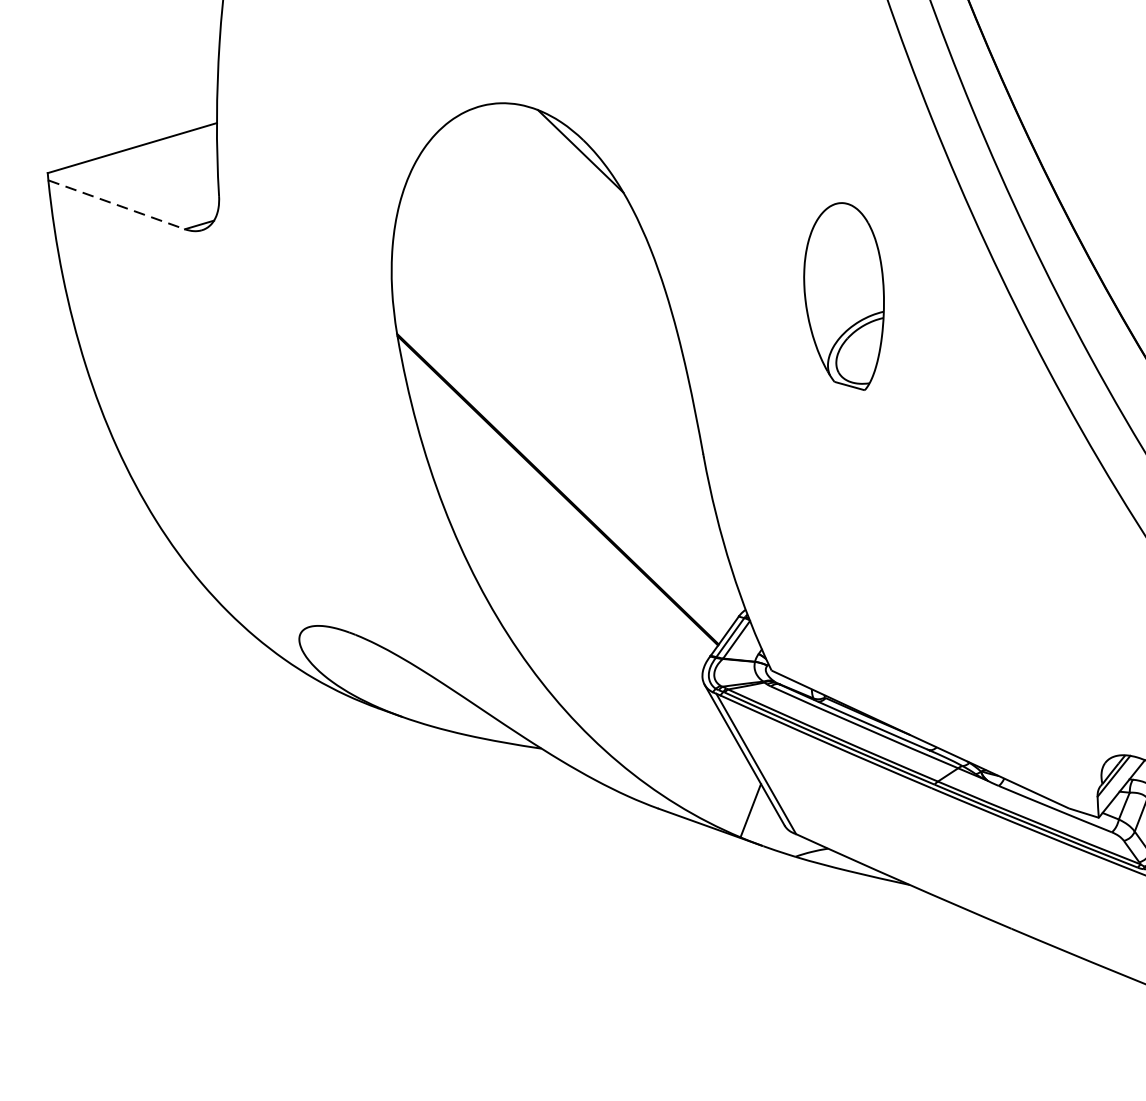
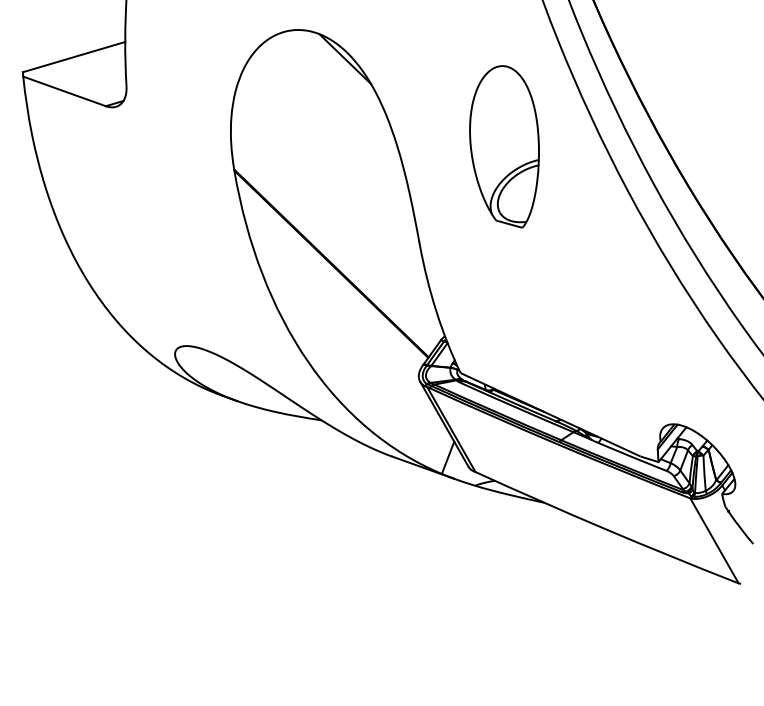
line: (116, 204) -> (64, 91), dashed -> solid
part: (844, 295) -> (504, 146), size x1.43

